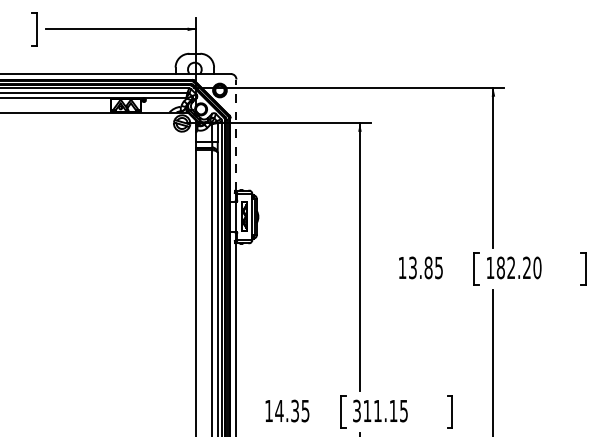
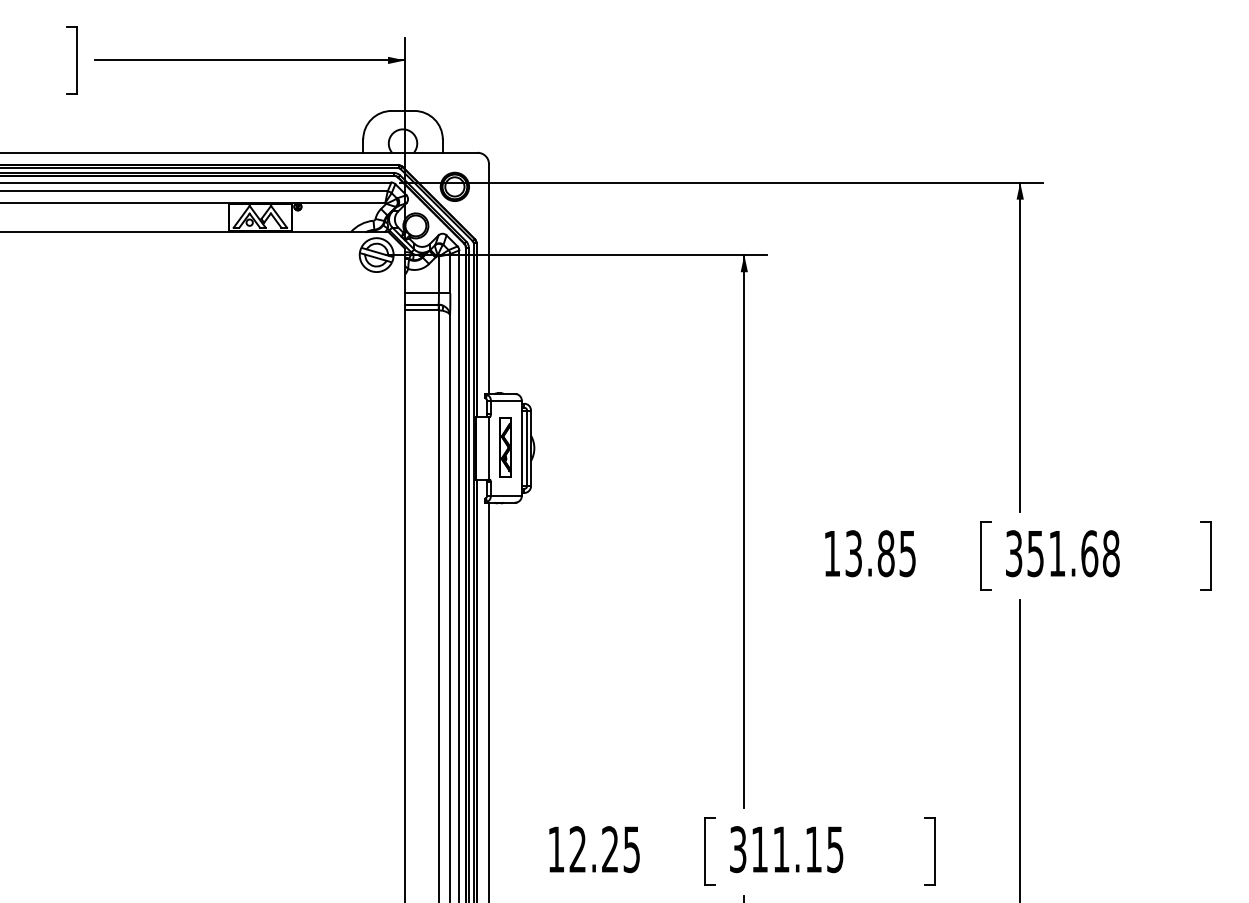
line: (236, 135) -> (489, 279), dashed -> solid
text: (513, 267) -> (1061, 552), 182.20 -> 351.68
text: (286, 410) -> (592, 848), 14.35 -> 12.25

